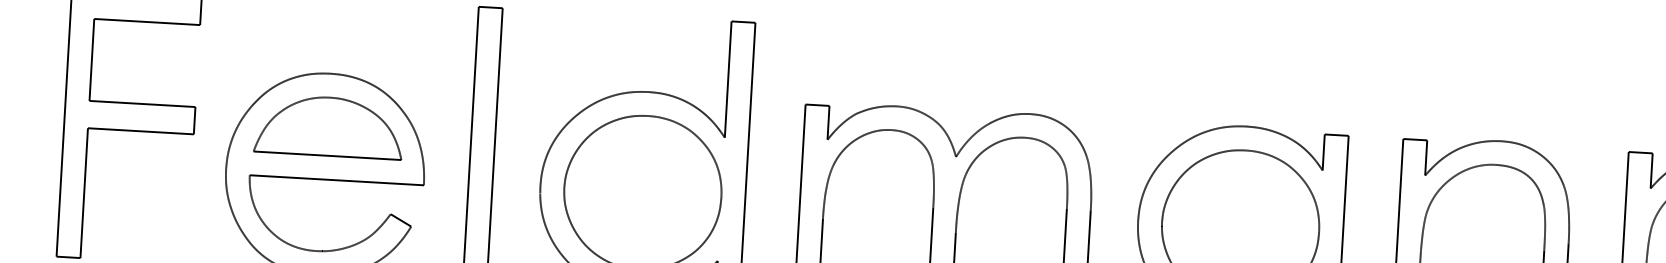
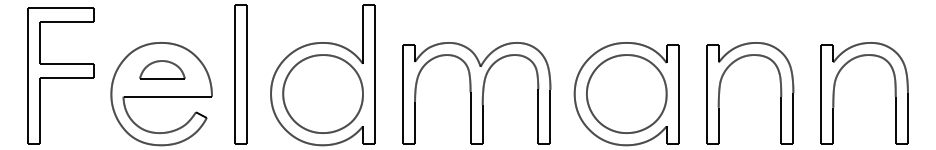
part: (329, 126) -> (162, 69), size x0.6

